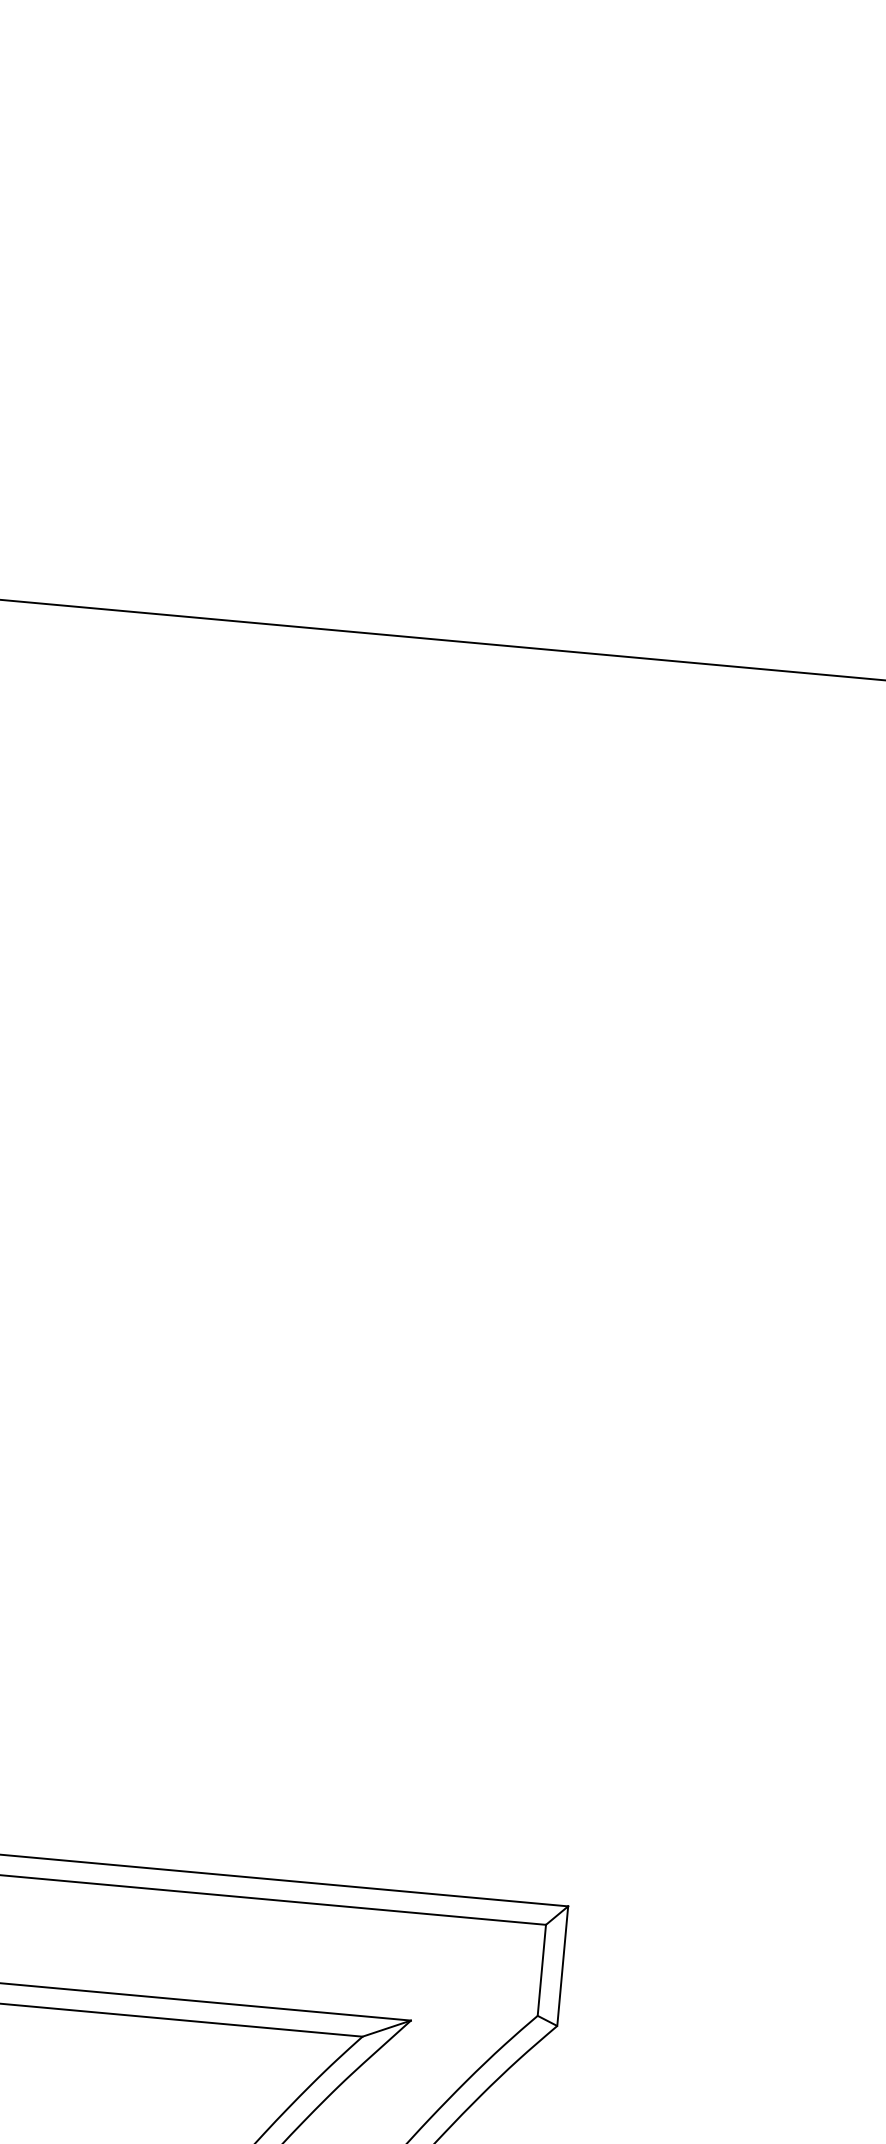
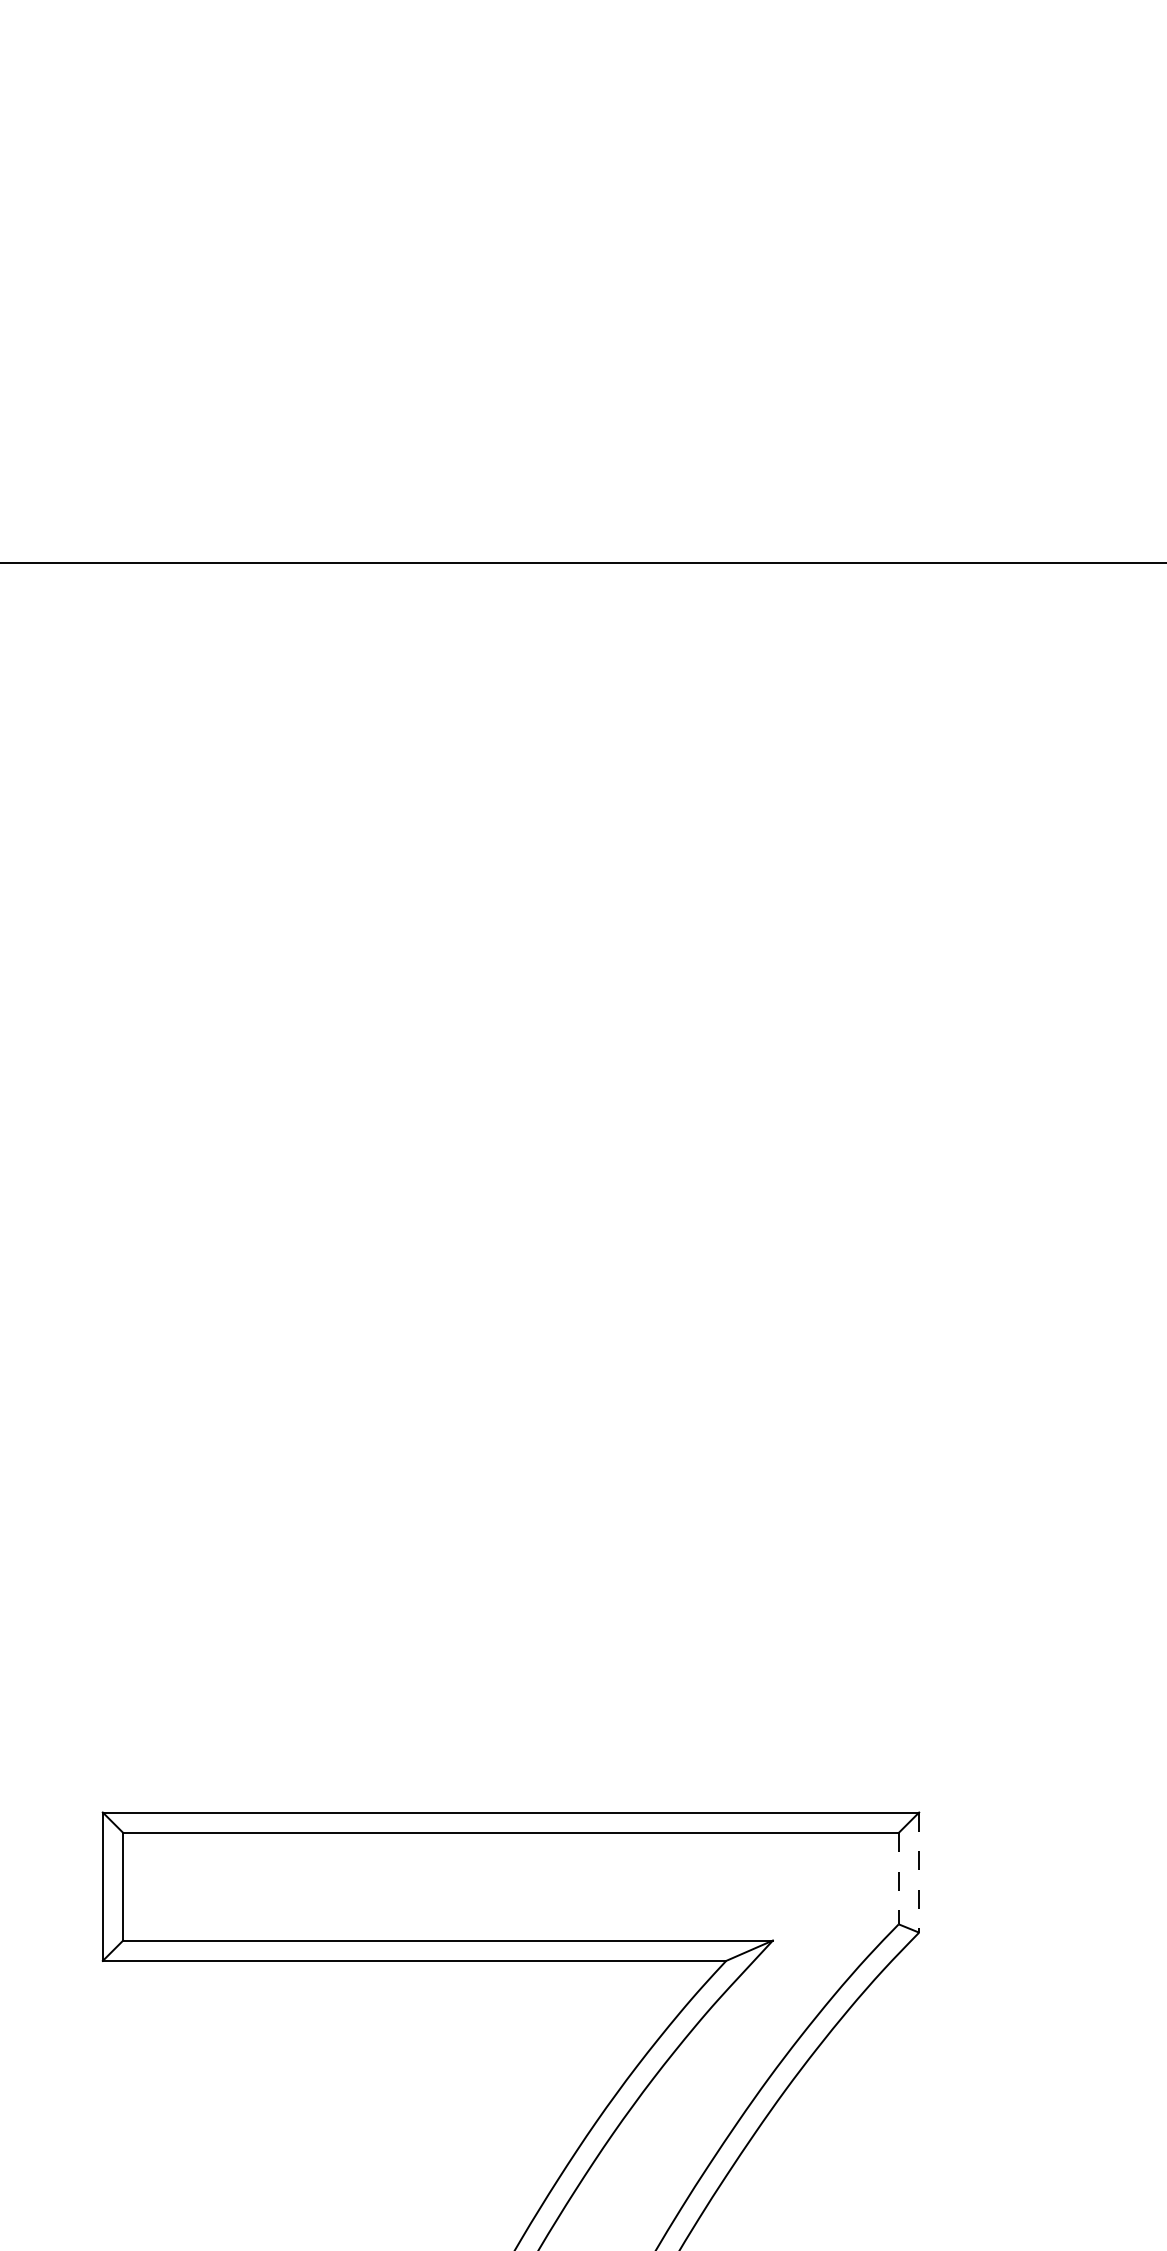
line: (562, 1967) -> (919, 1873), solid -> dashed
line: (541, 1970) -> (898, 1878), solid -> dashed

